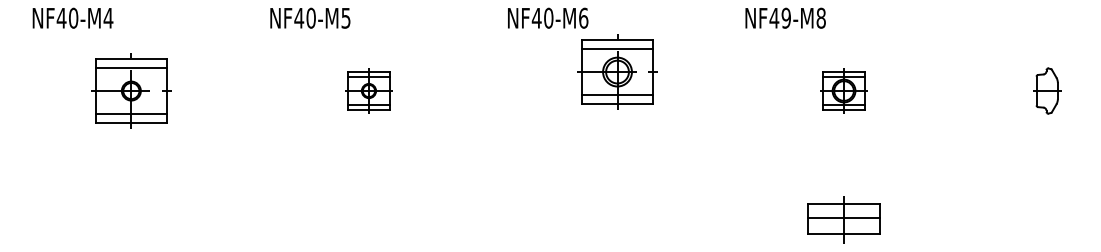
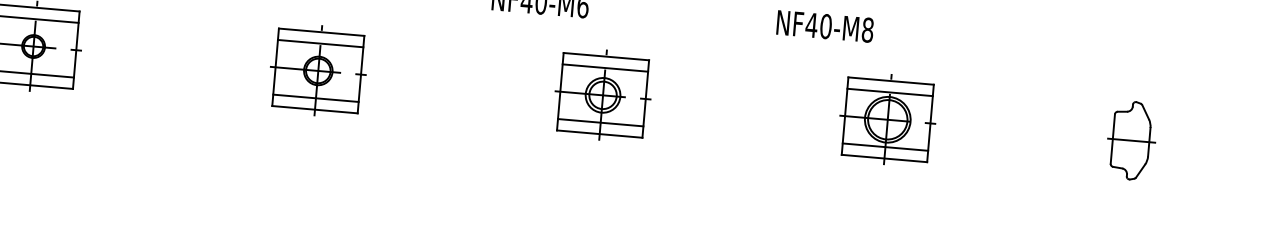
text: (785, 18) -> (825, 26), NF49-M8 -> NF40-M8
part: (617, 71) -> (603, 94), moved
part: (368, 90) -> (317, 70), size x1.67
part: (843, 90) -> (887, 119), size x1.67
part: (1047, 90) -> (1131, 139), size x1.43

